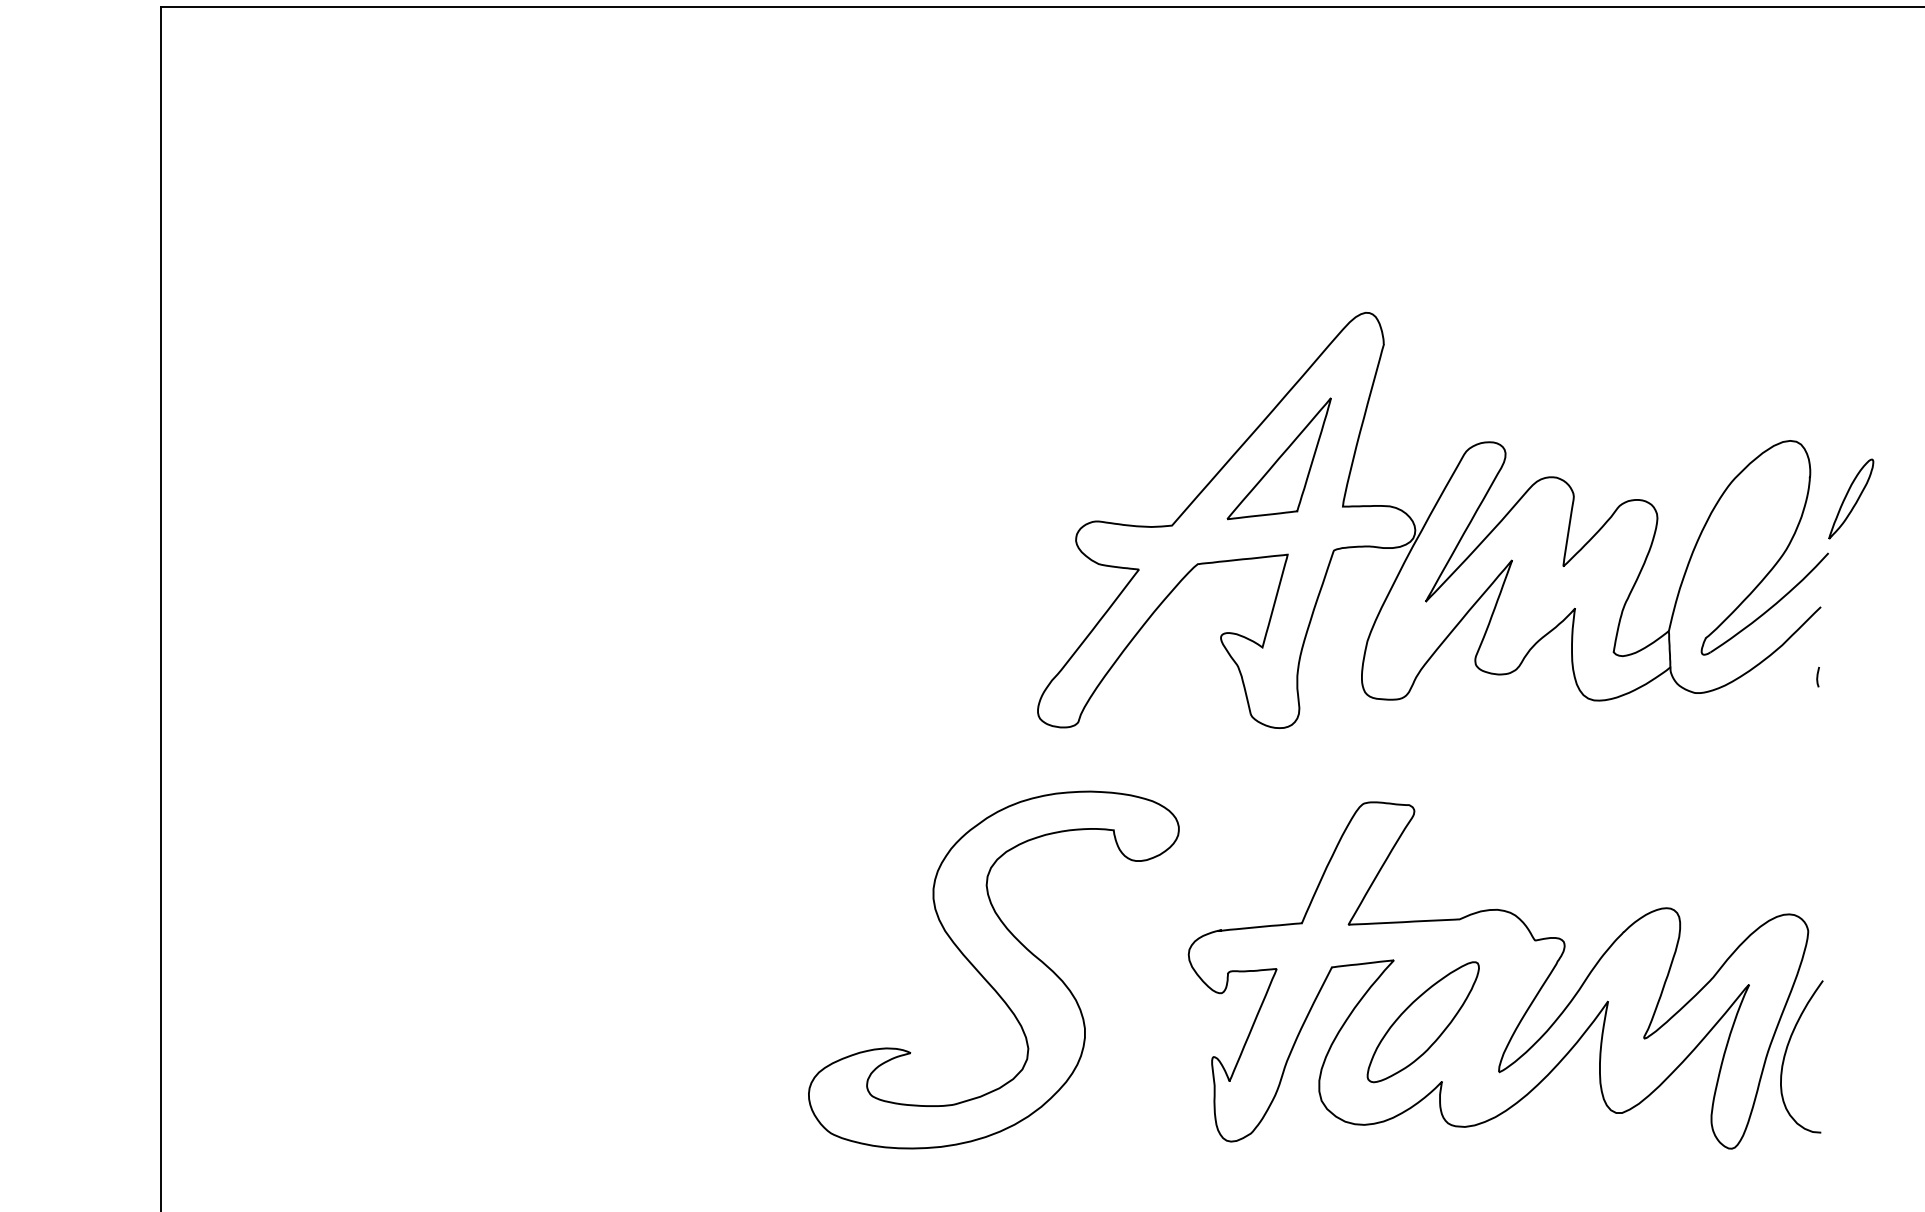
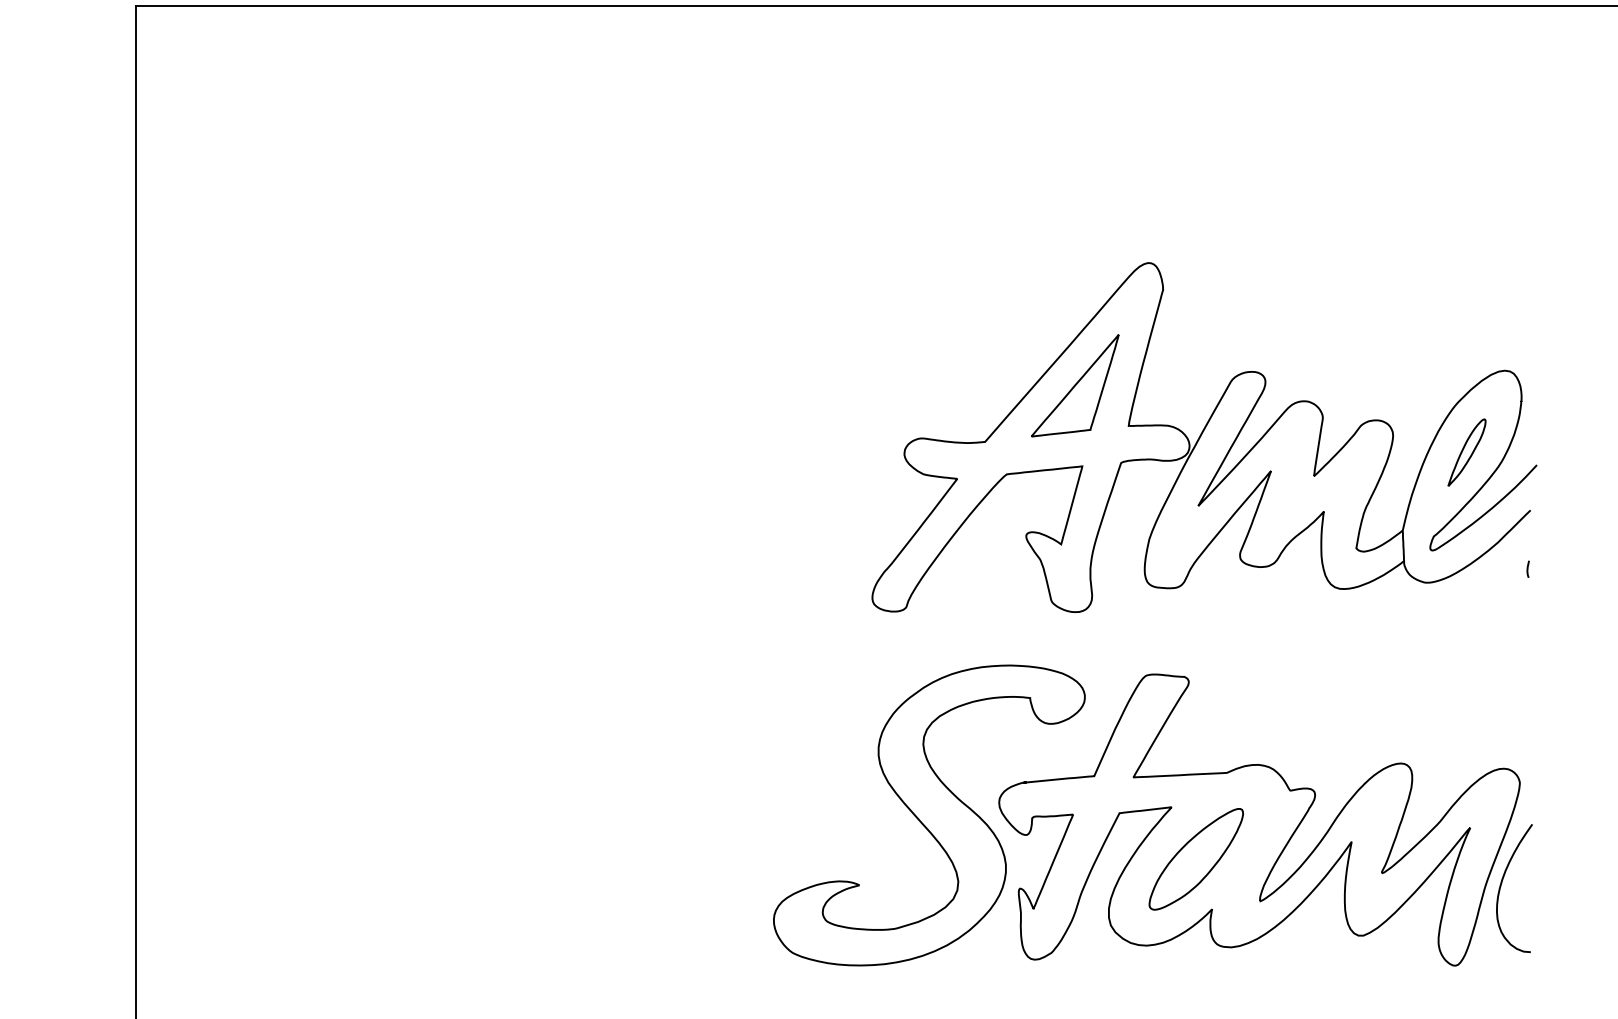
part: (1850, 498) -> (1466, 452), moved
part: (994, 970) -> (929, 815), moved

